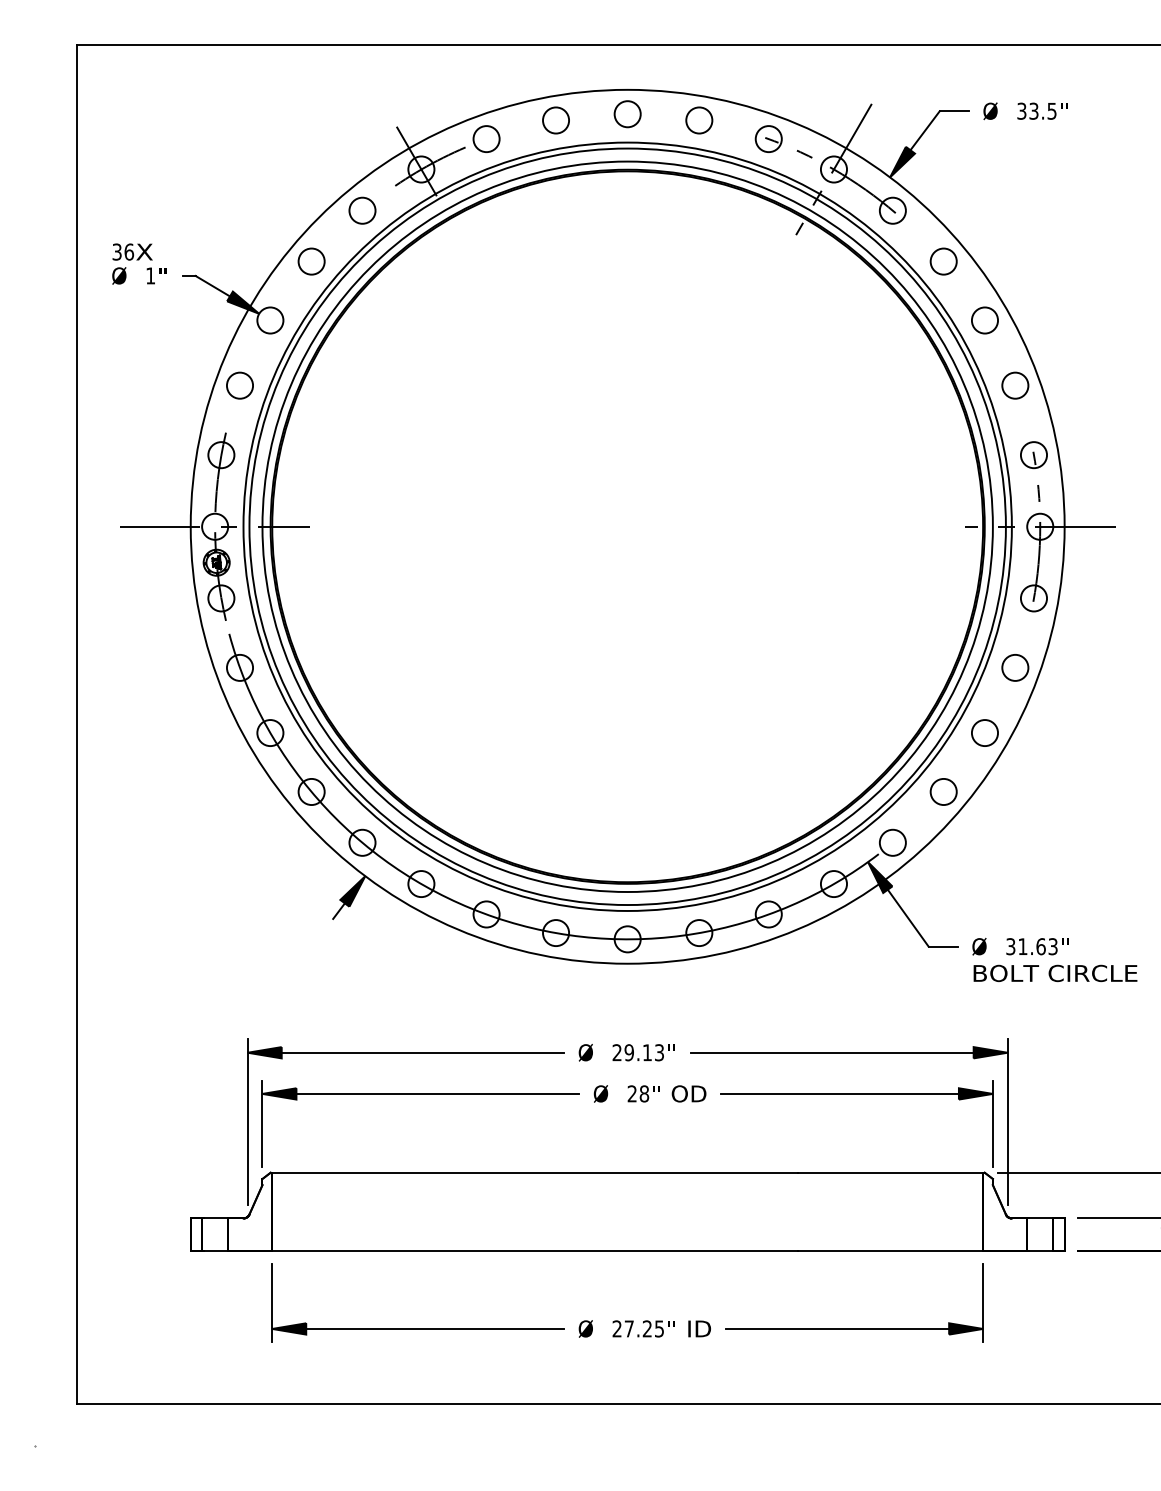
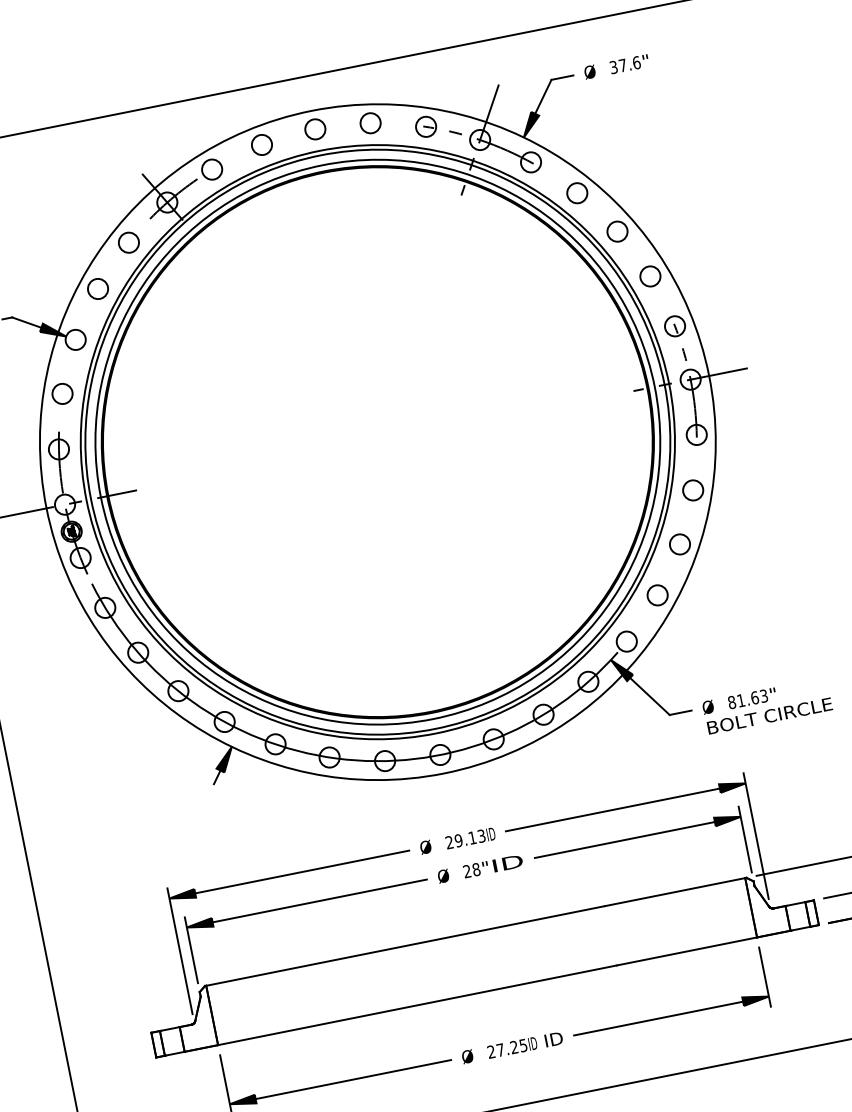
text: (1042, 110) -> (629, 63), 33.5 -> 37.6
text: (1010, 946) -> (731, 702), 31.63 -> 81.63
text: (671, 1052) -> (490, 834), " -> ID
text: (686, 1093) -> (508, 862), OD -> ID
text: (671, 1328) -> (532, 1043), " -> ID

